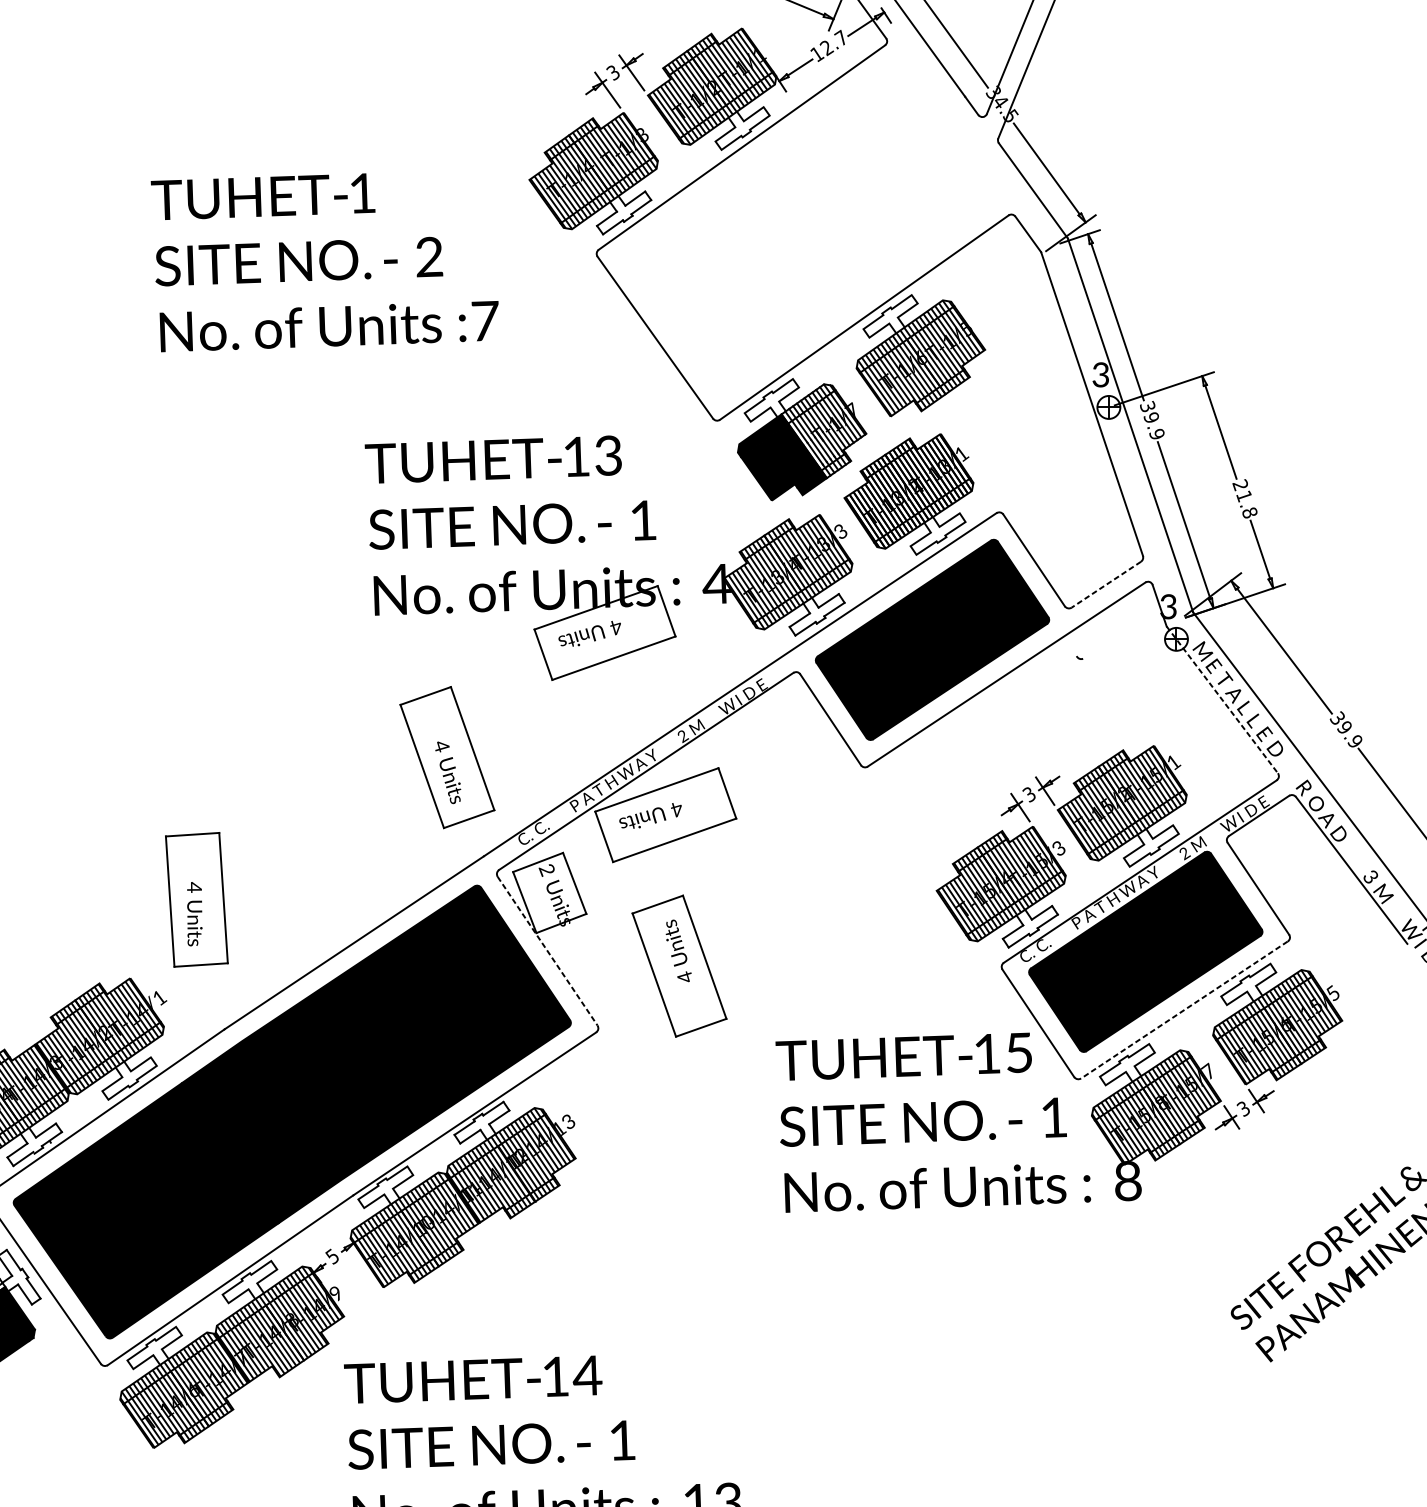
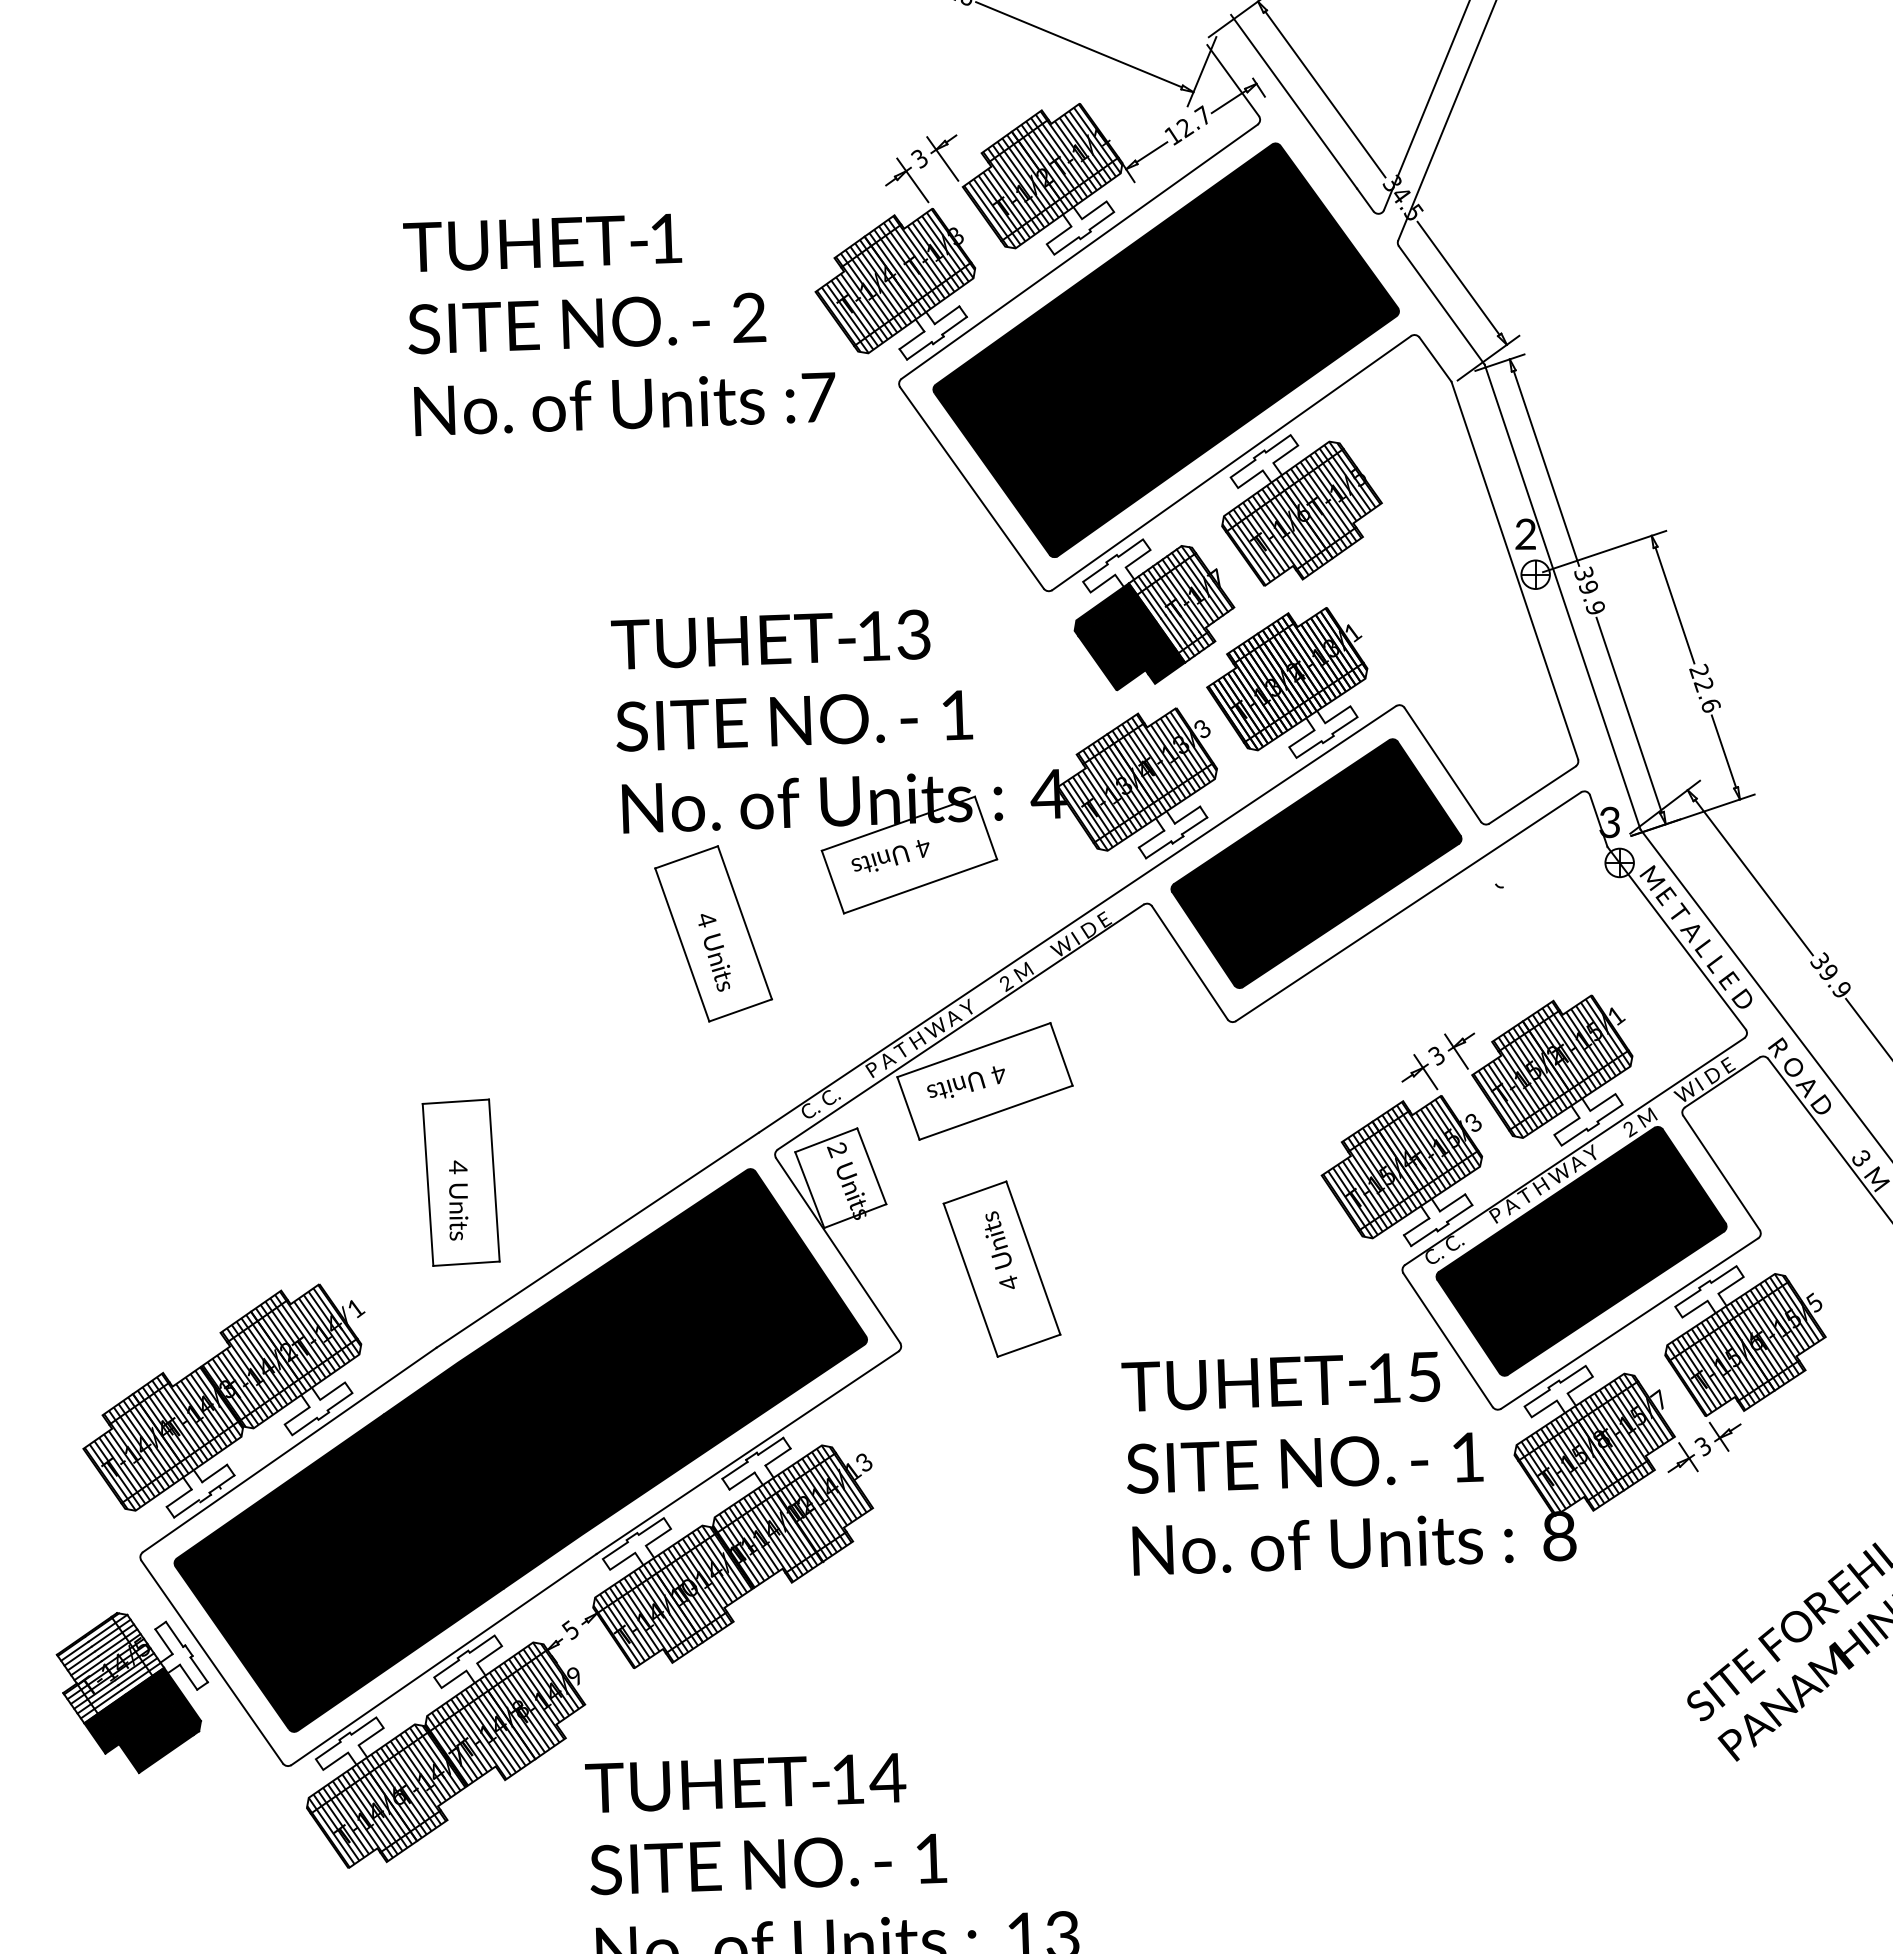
part: (811, 226) -> (1165, 349), added
text: (325, 262) -> (619, 324), moved
text: (1100, 375) -> (1525, 534), 3 -> 2
text: (1246, 503) -> (1706, 694), 21.8 -> 22.6
line: (1106, 585) -> (1532, 795), dashed -> solid
line: (1222, 700) -> (1676, 938), dashed -> solid
part: (447, 757) -> (713, 933), moved
part: (196, 899) -> (460, 1182), moved
line: (547, 951) -> (838, 1250), dashed -> solid
line: (1184, 1009) -> (1629, 1323), dashed -> solid

